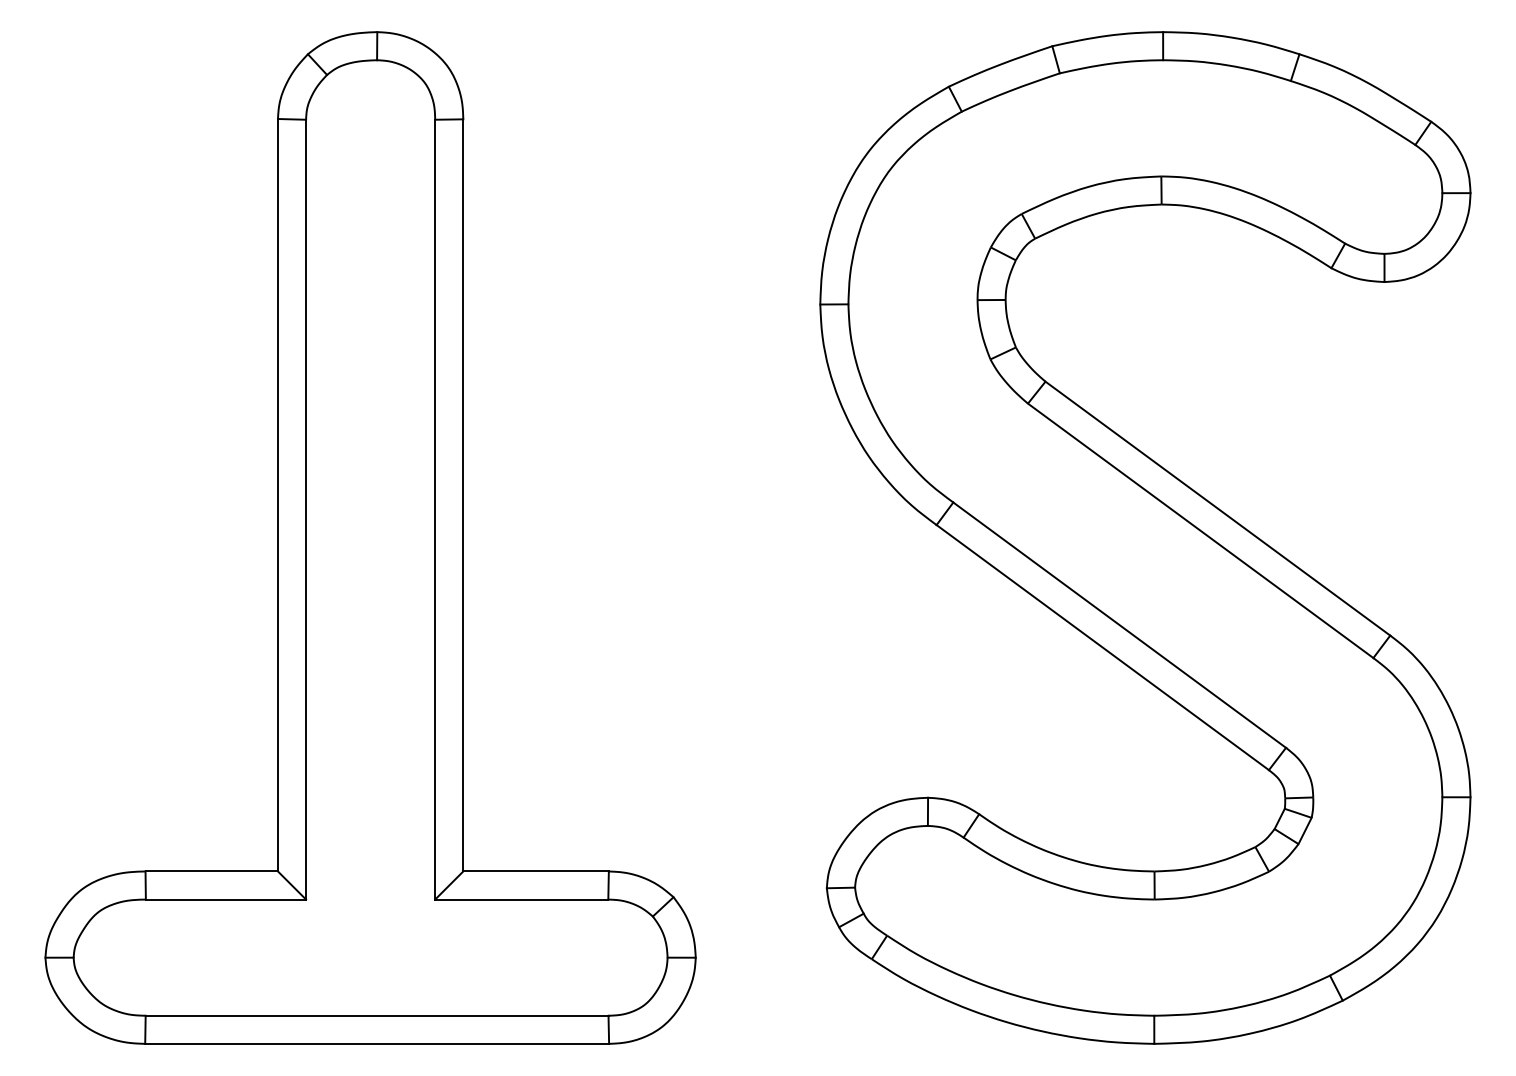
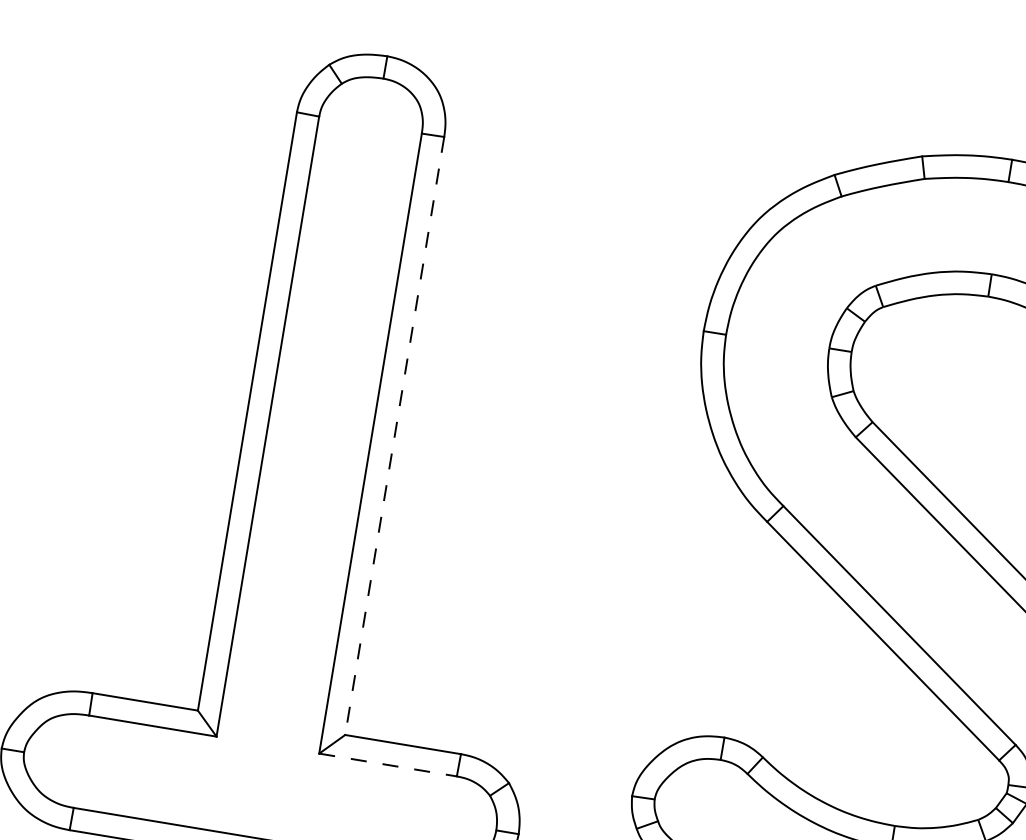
line: (463, 495) -> (394, 436), solid -> dashed
line: (521, 899) -> (387, 764), solid -> dashed

